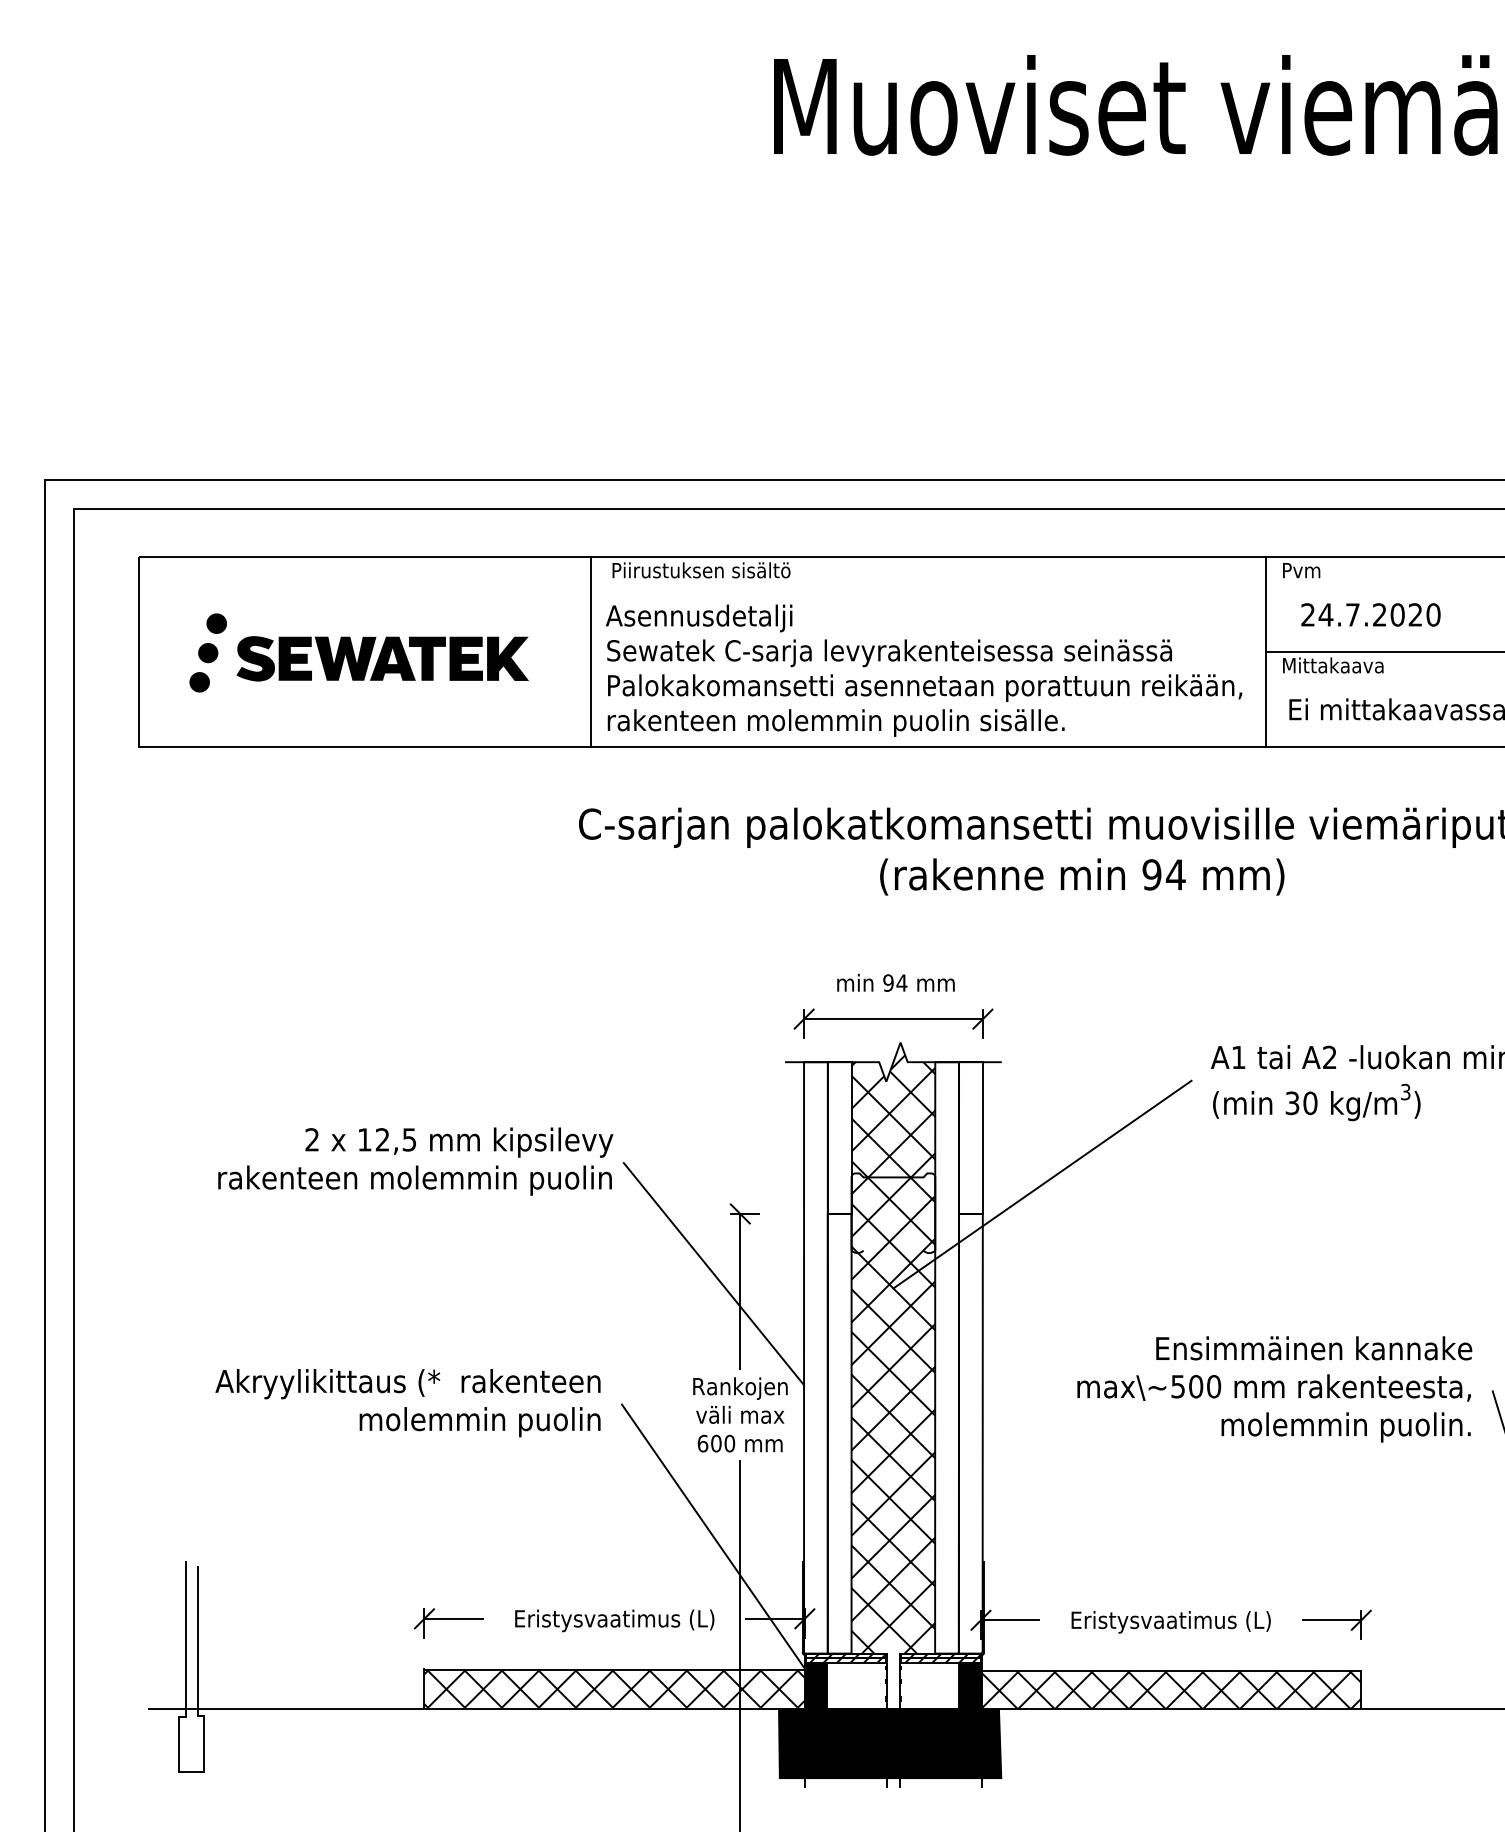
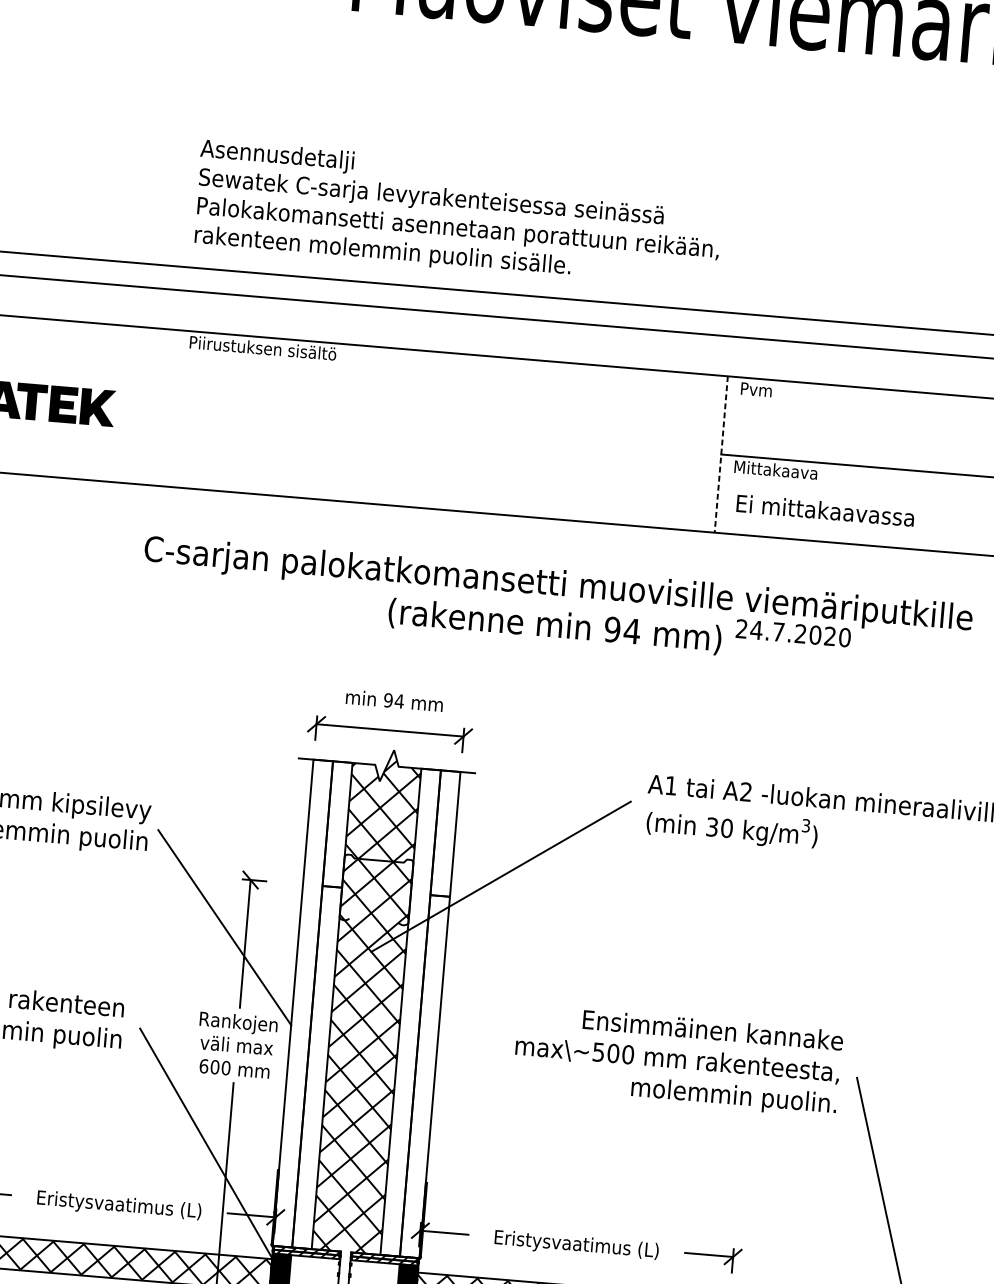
text: (1370, 614) -> (793, 632), moved
line: (591, 652) -> (167, 408), removed
line: (1265, 652) -> (721, 454), solid -> dashed
text: (924, 670) -> (458, 214), moved

